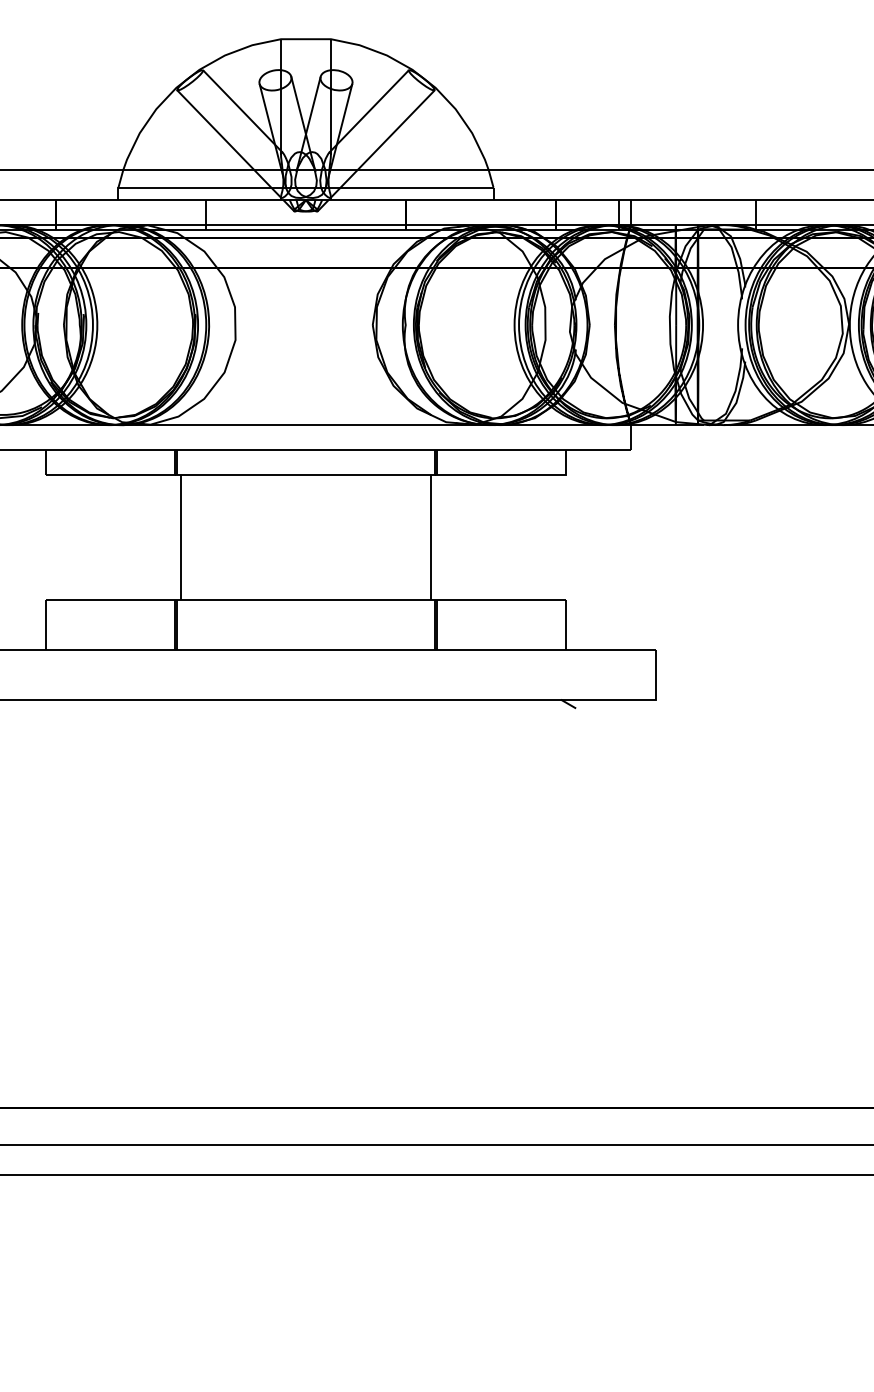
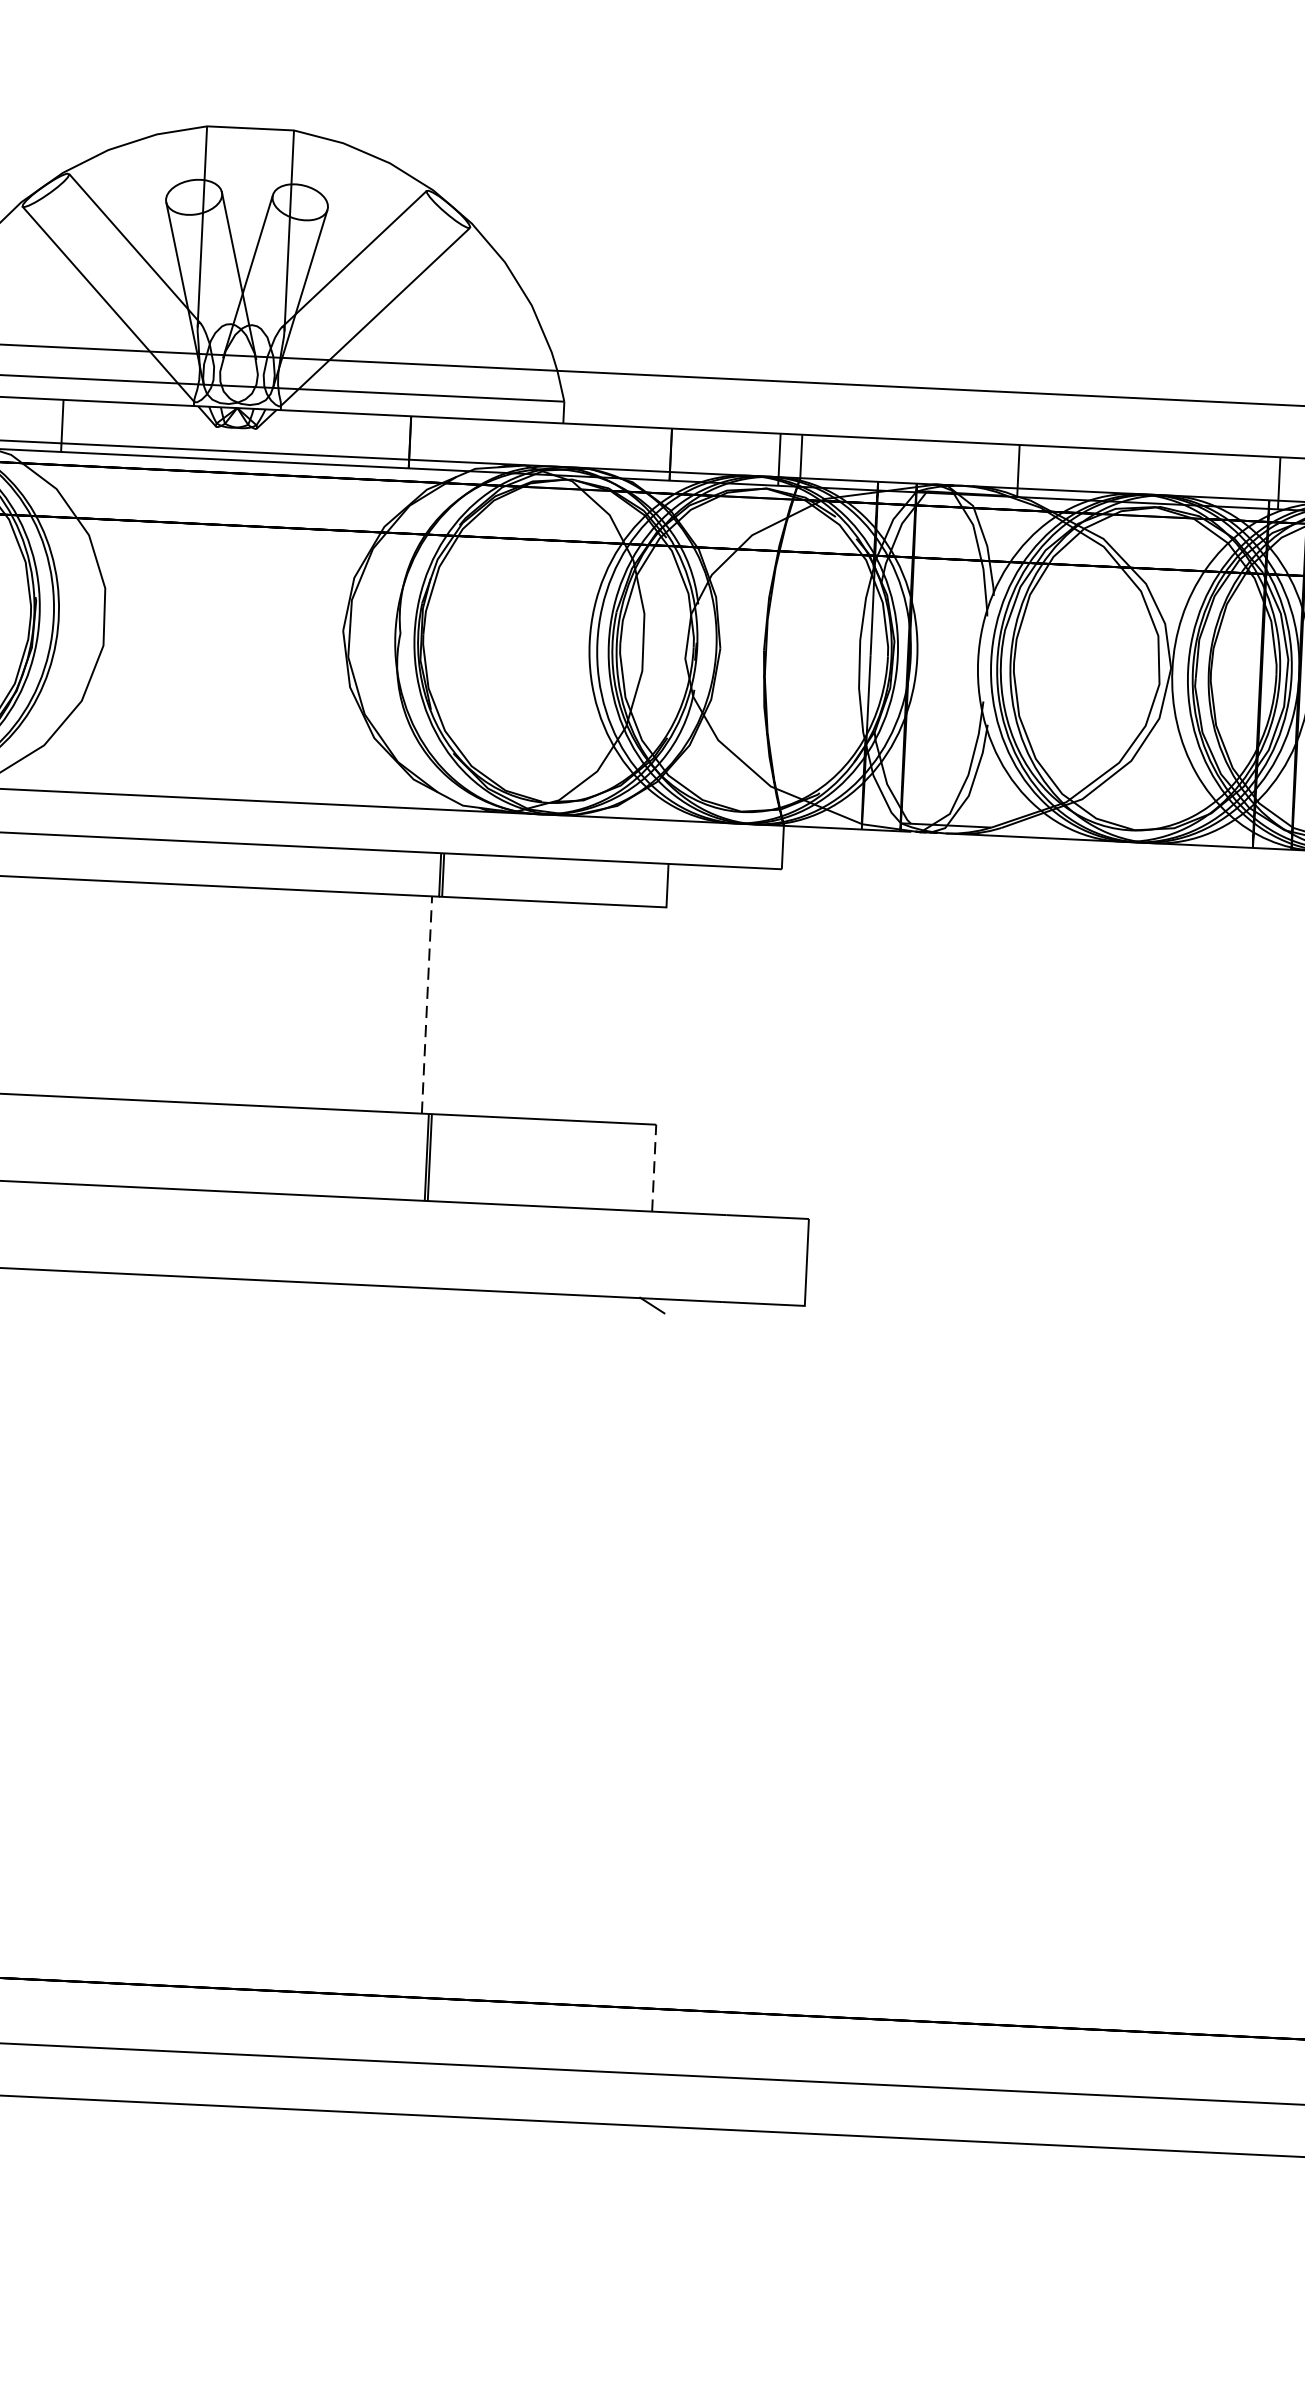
line: (431, 537) -> (427, 1004), solid -> dashed
line: (565, 624) -> (653, 1167), solid -> dashed

